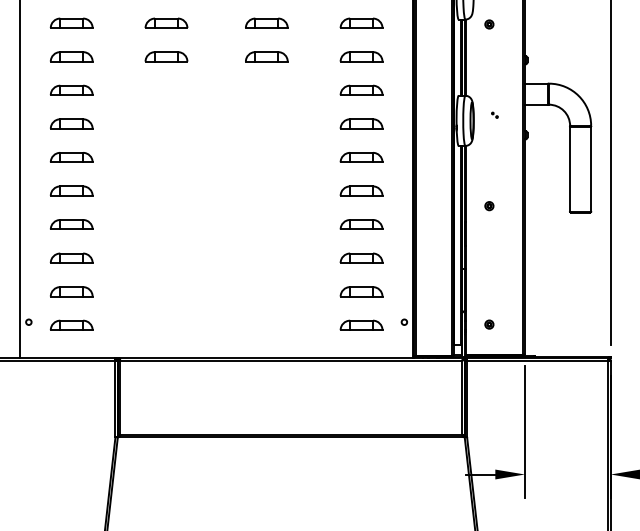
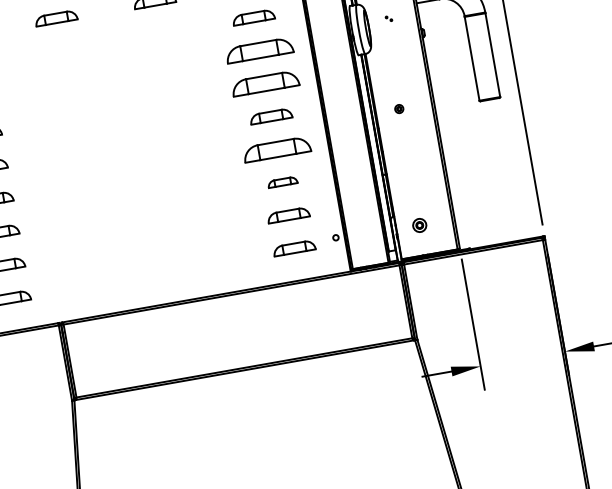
part: (361, 123) -> (259, 50), size x1.6
part: (361, 157) -> (265, 83), size x1.6
part: (361, 224) -> (276, 149), size x1.6
part: (361, 257) -> (282, 181), size x0.7
part: (489, 324) -> (419, 225), size x1.6

